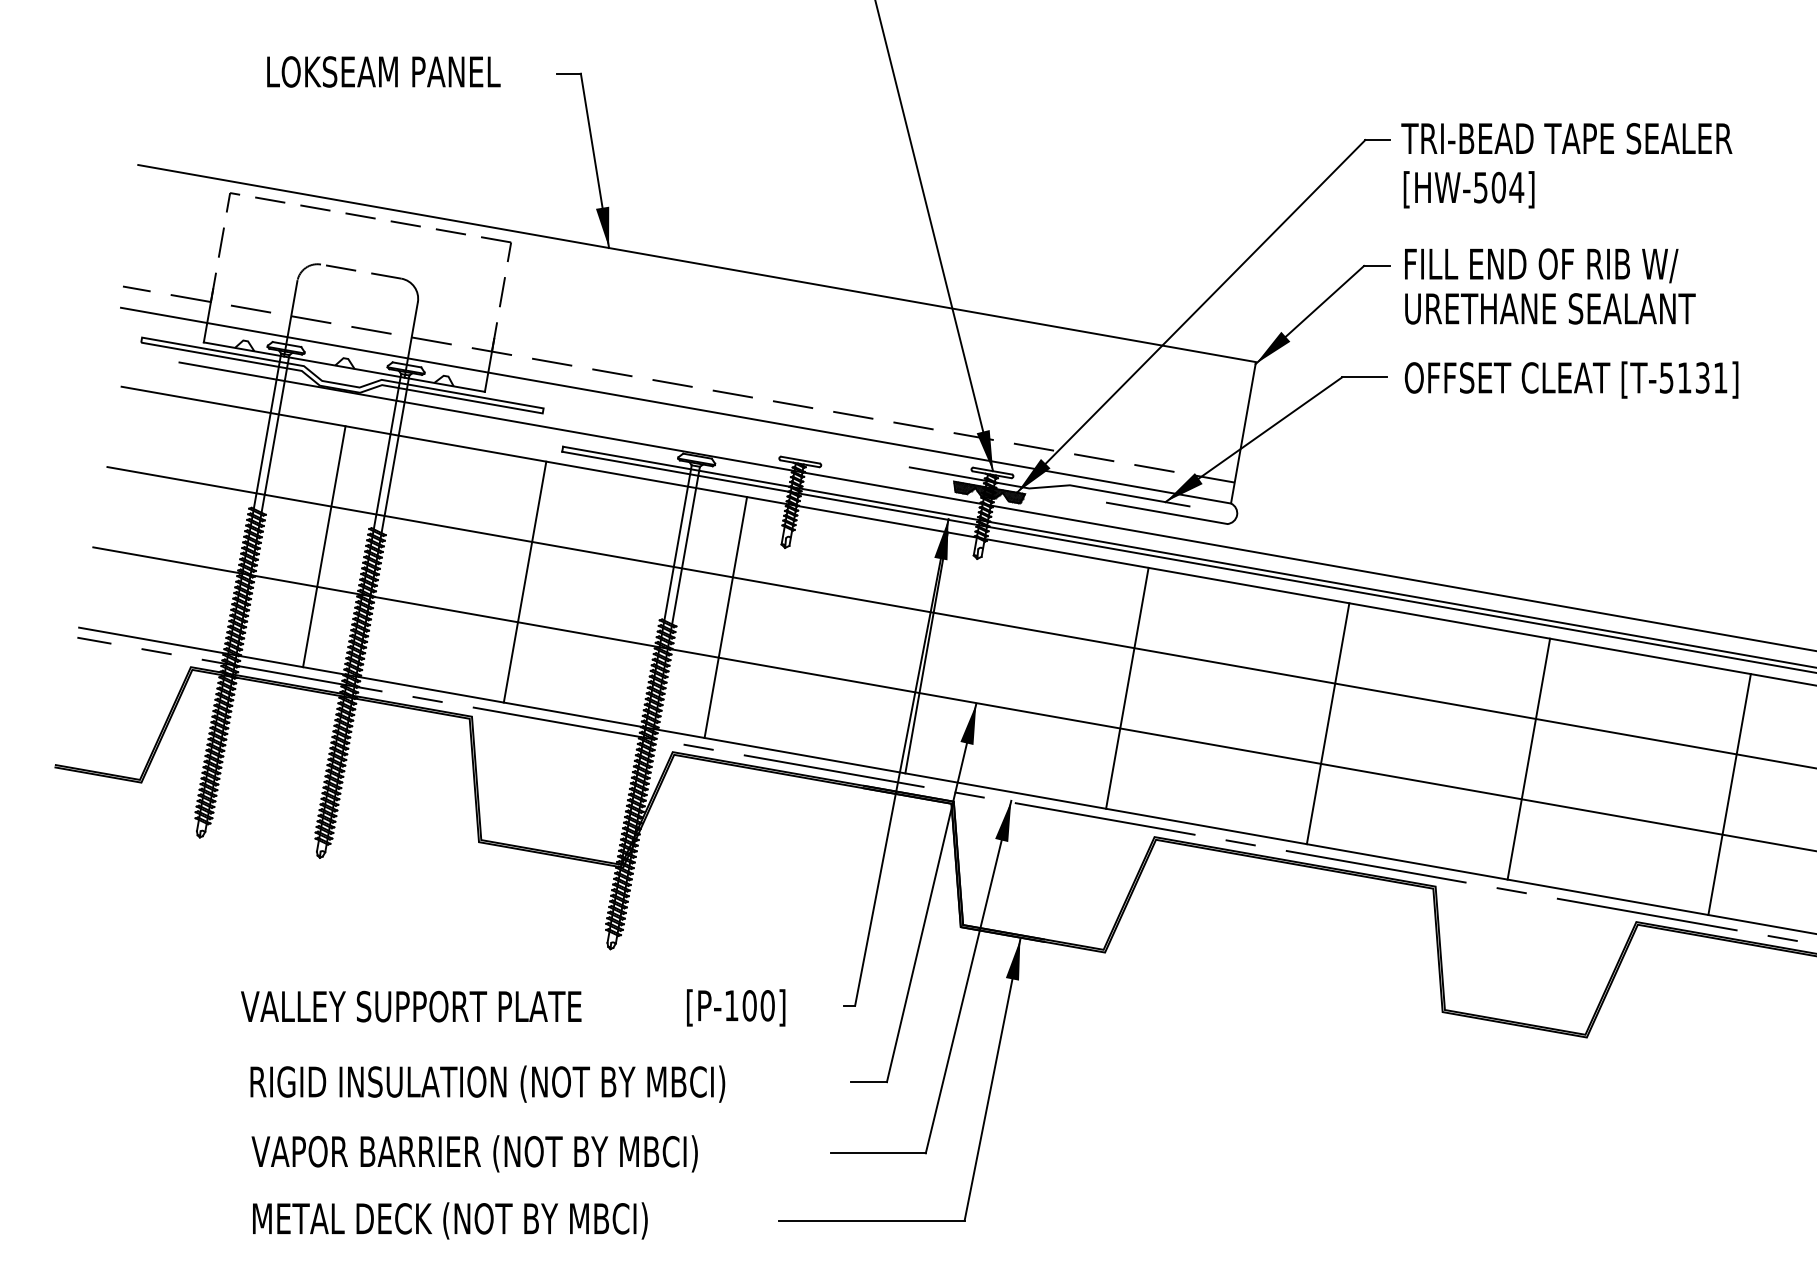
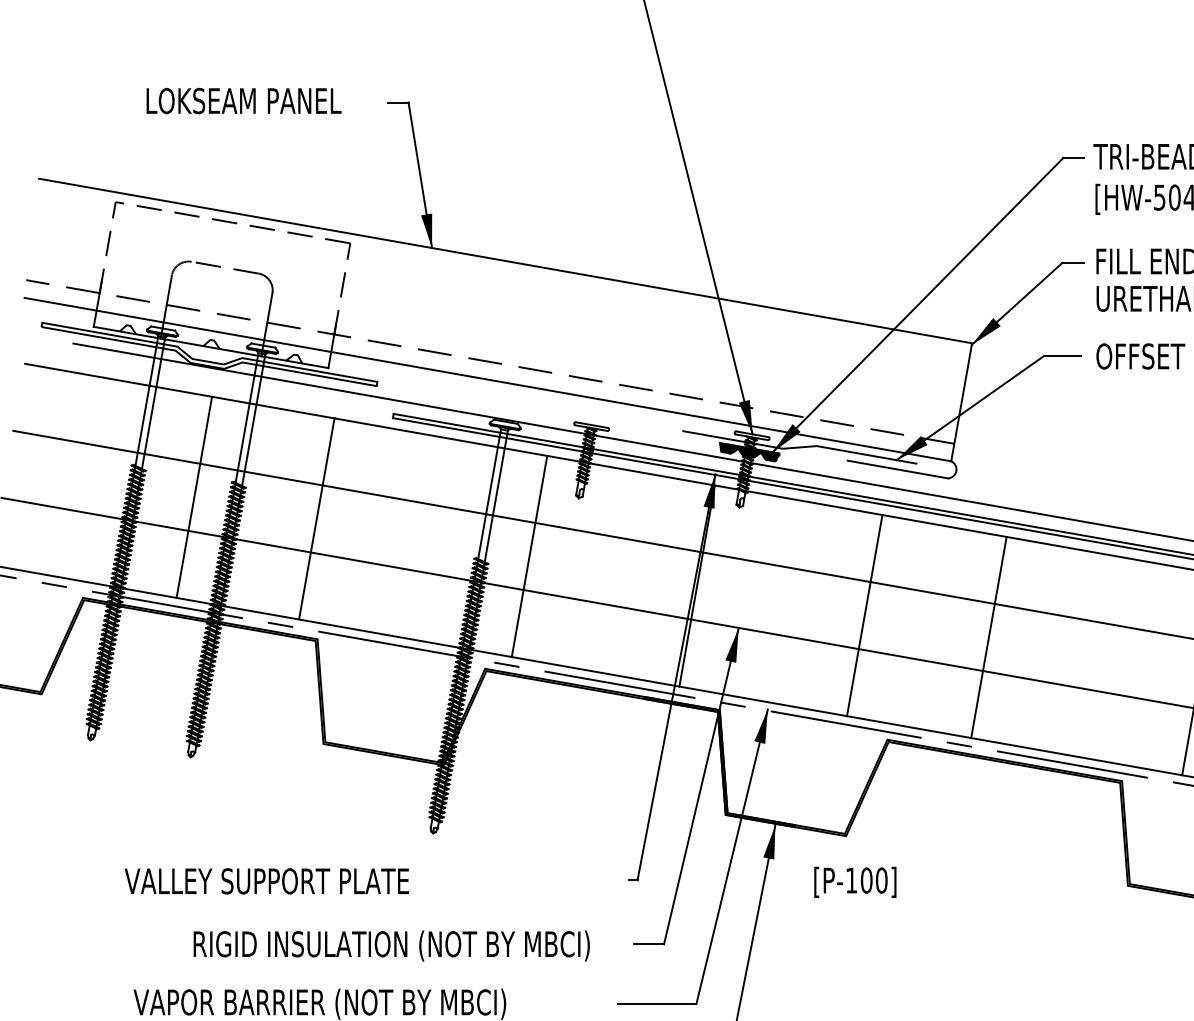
line: (524, 581) -> (316, 518), moved
line: (1327, 723) -> (988, 637), moved
text: (736, 1007) -> (855, 882), moved
text: (487, 1083) -> (391, 945), moved

